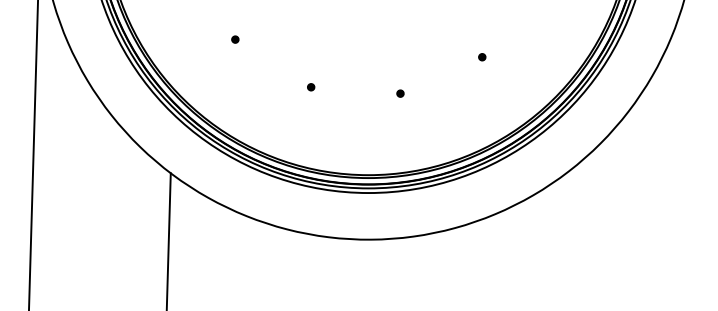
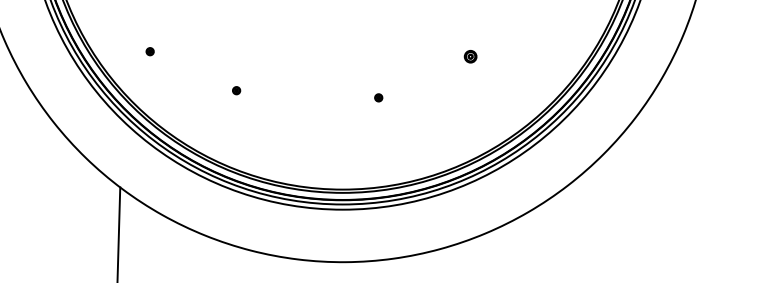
part: (235, 39) -> (150, 51), moved
part: (482, 57) -> (471, 57), size x1.6
part: (311, 87) -> (236, 90), moved

